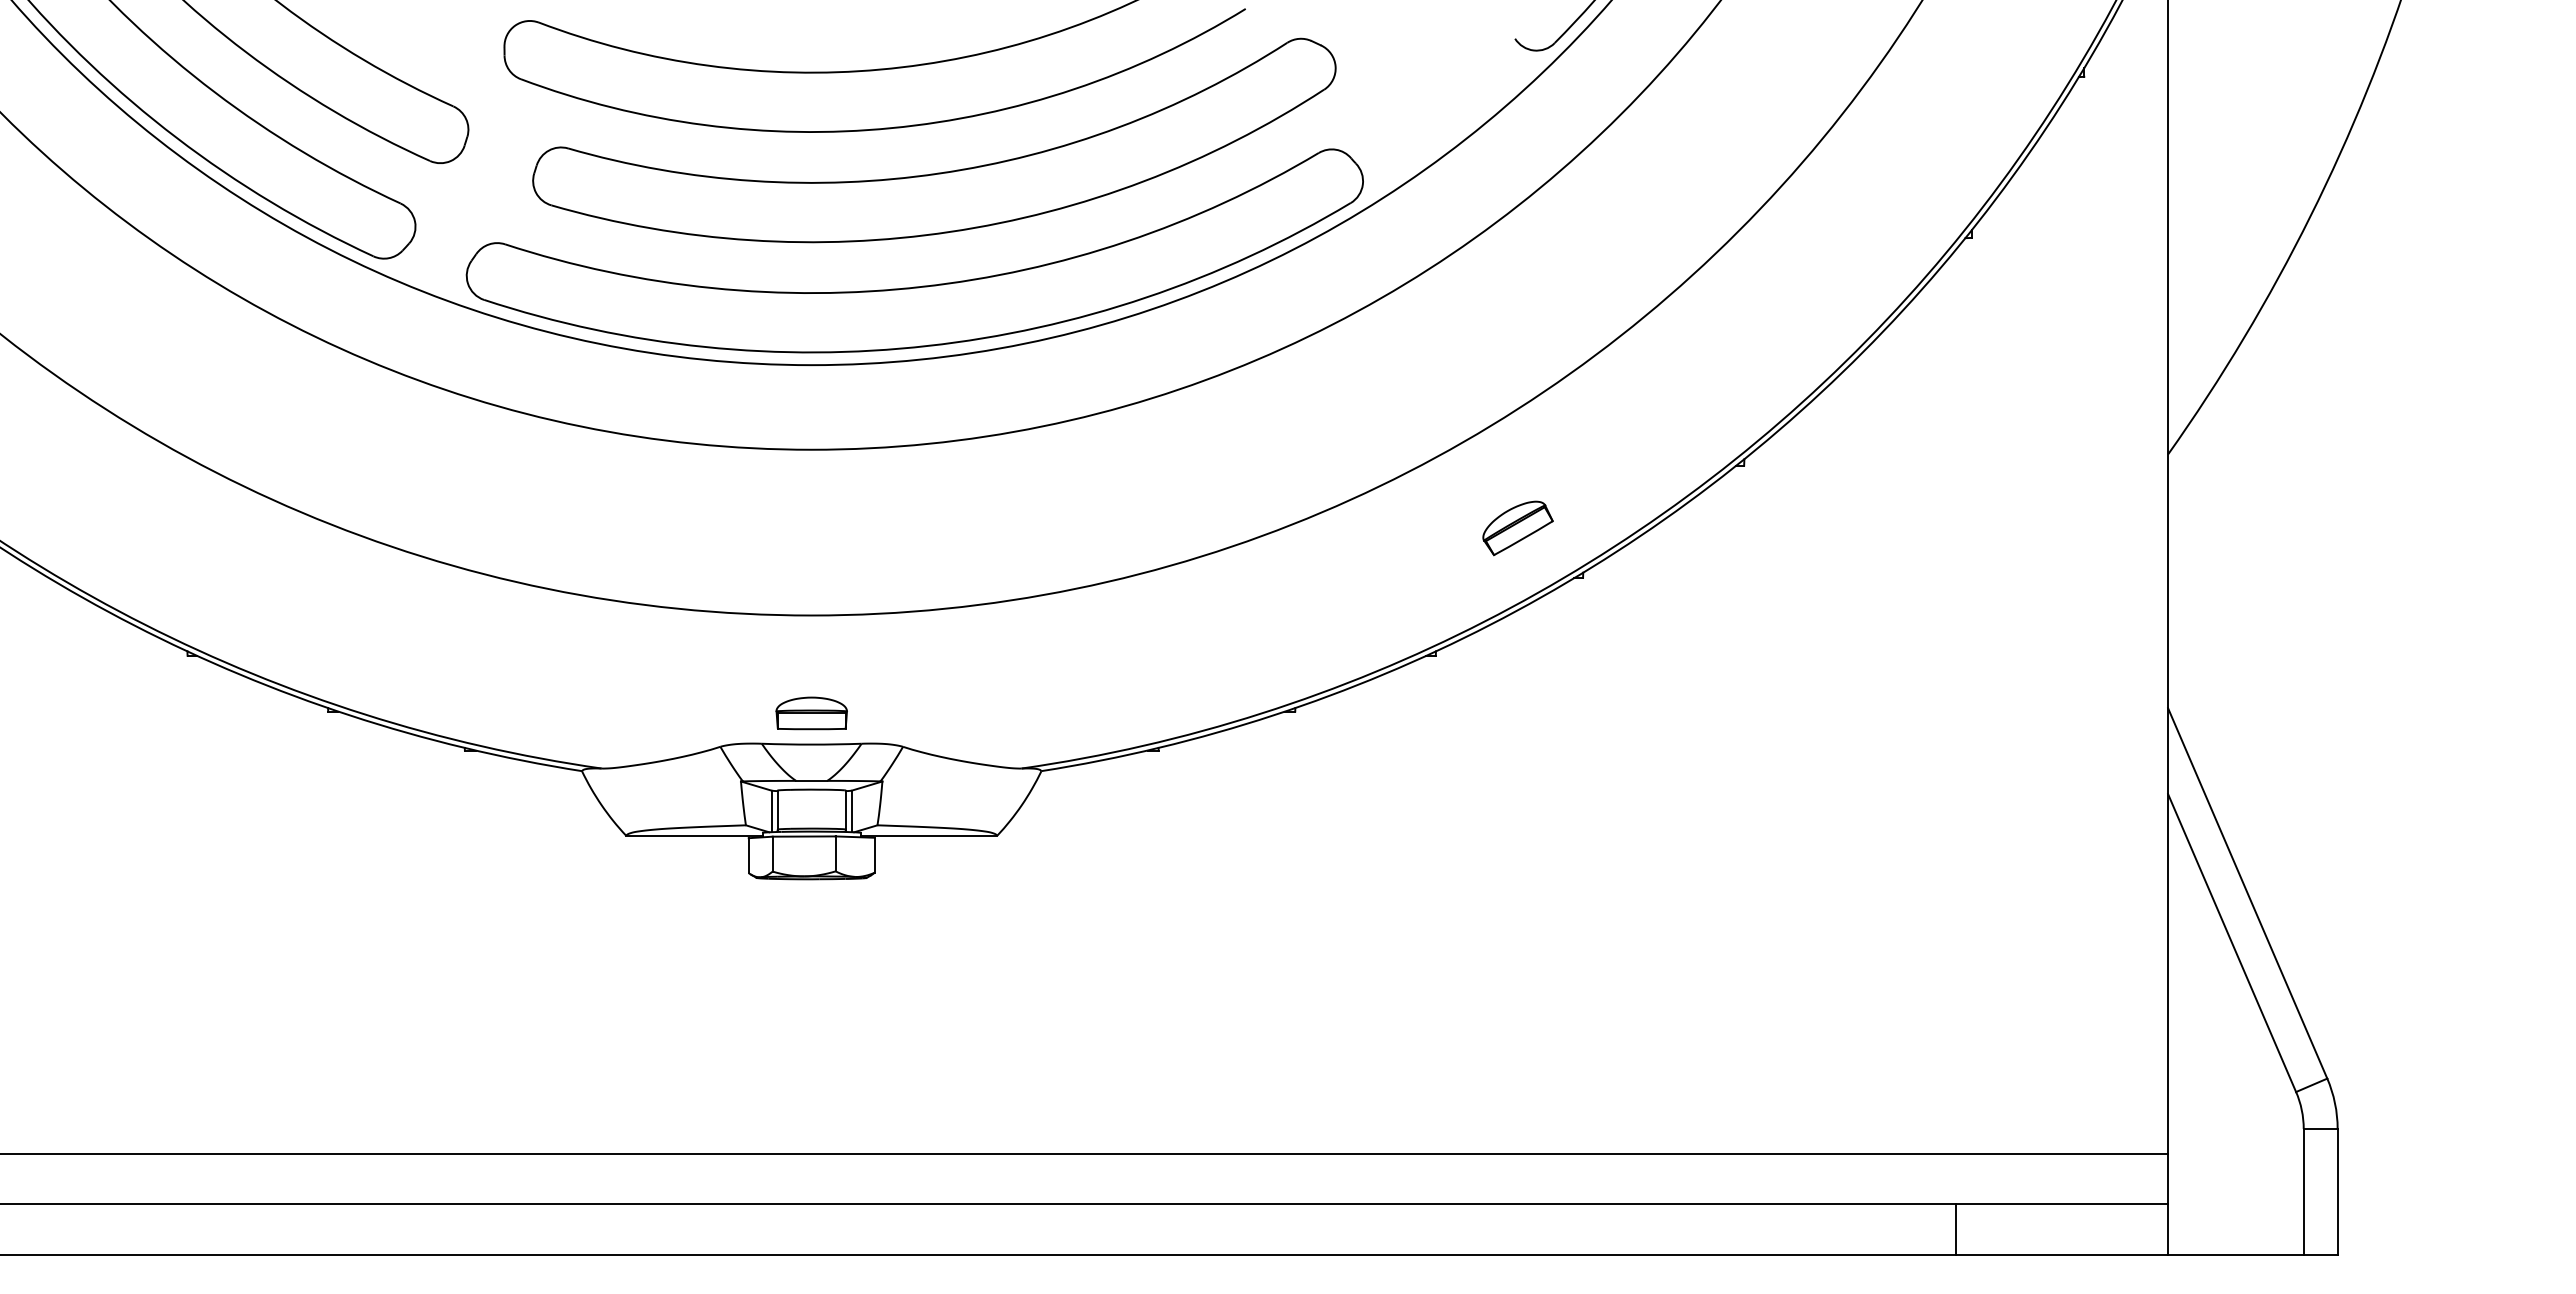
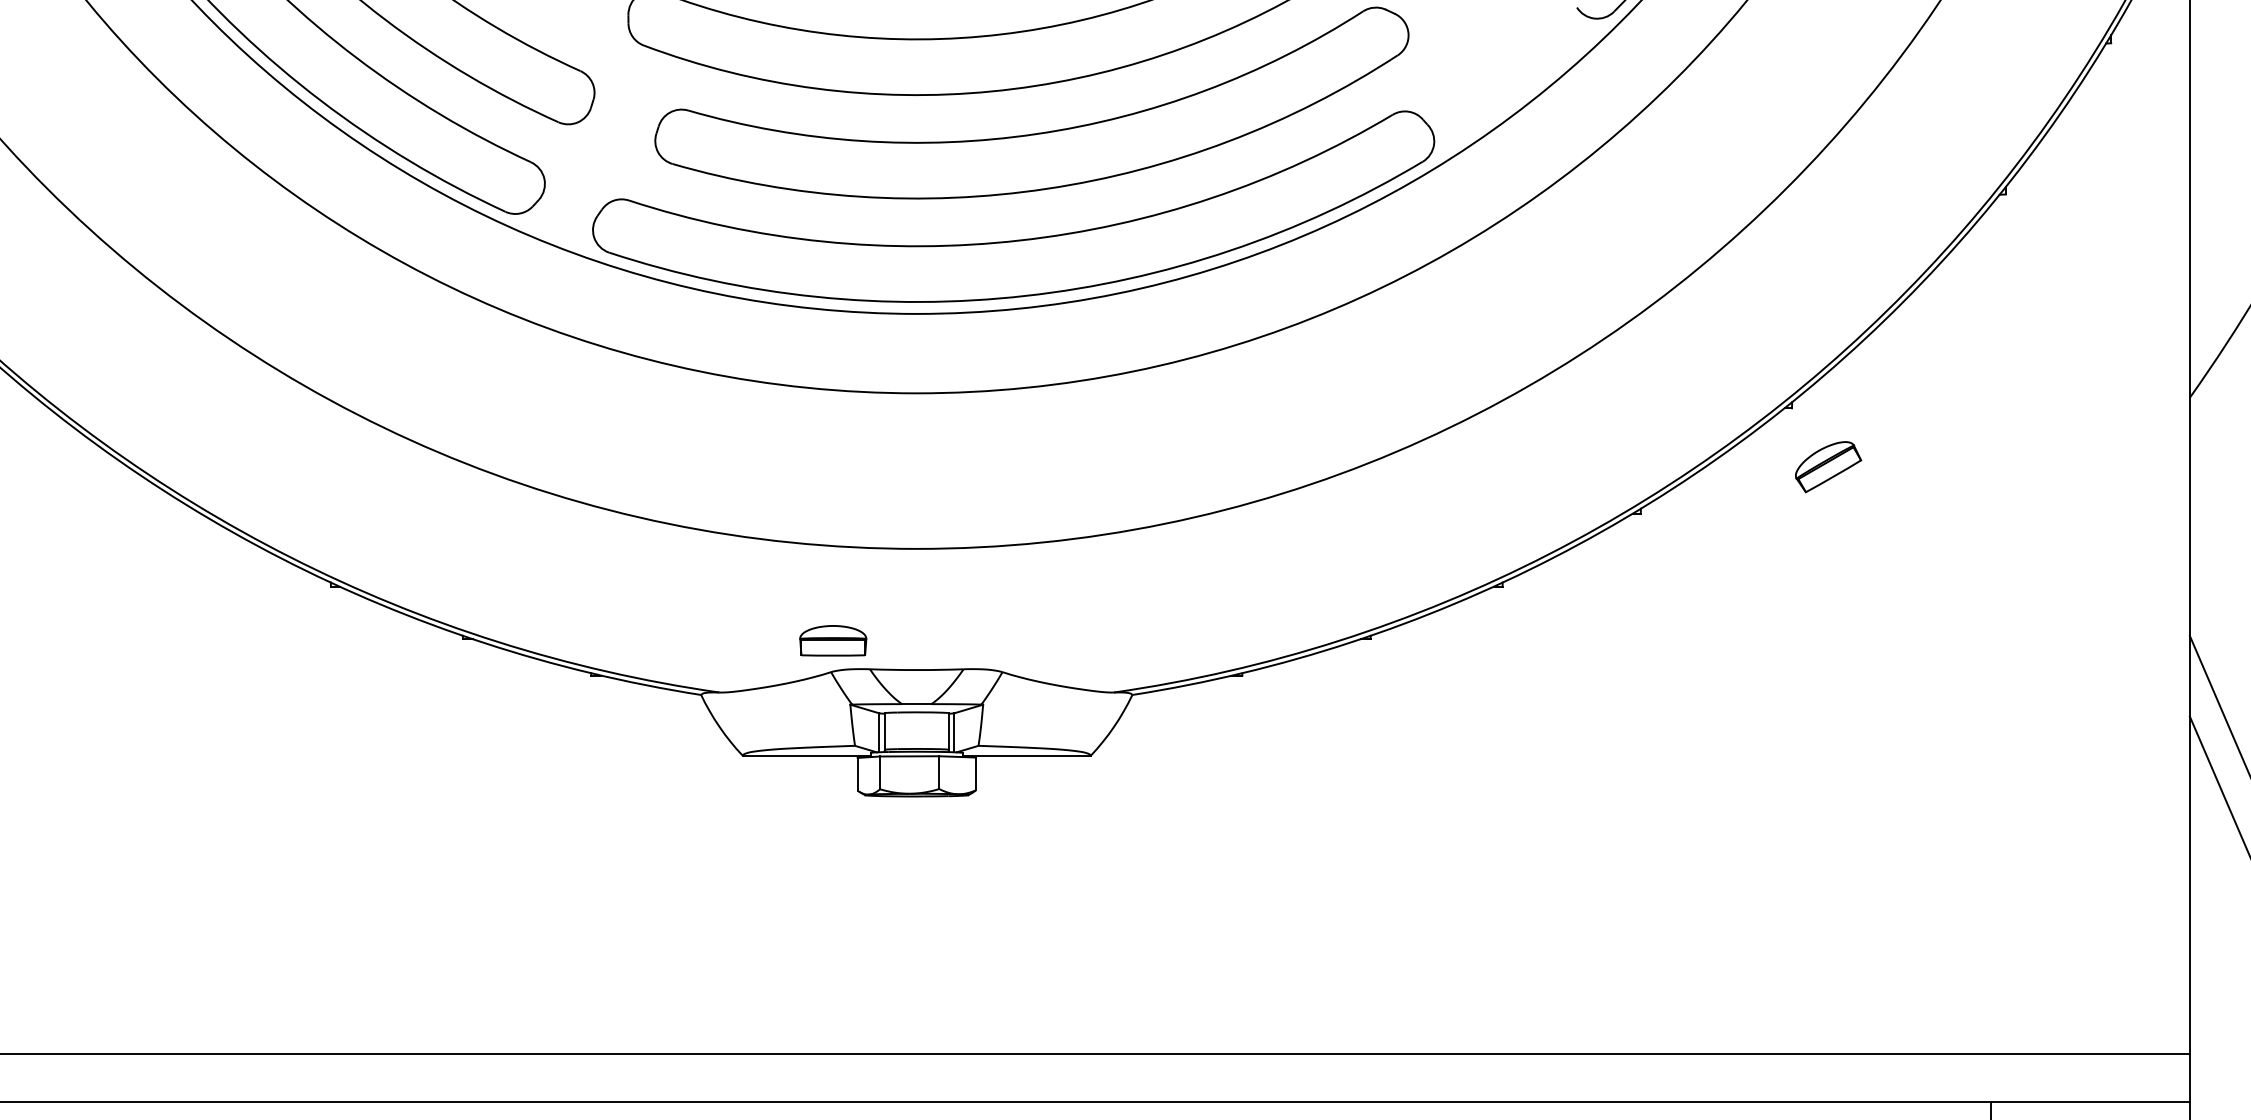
part: (1517, 528) -> (1827, 467), moved
part: (811, 713) -> (833, 640), moved

